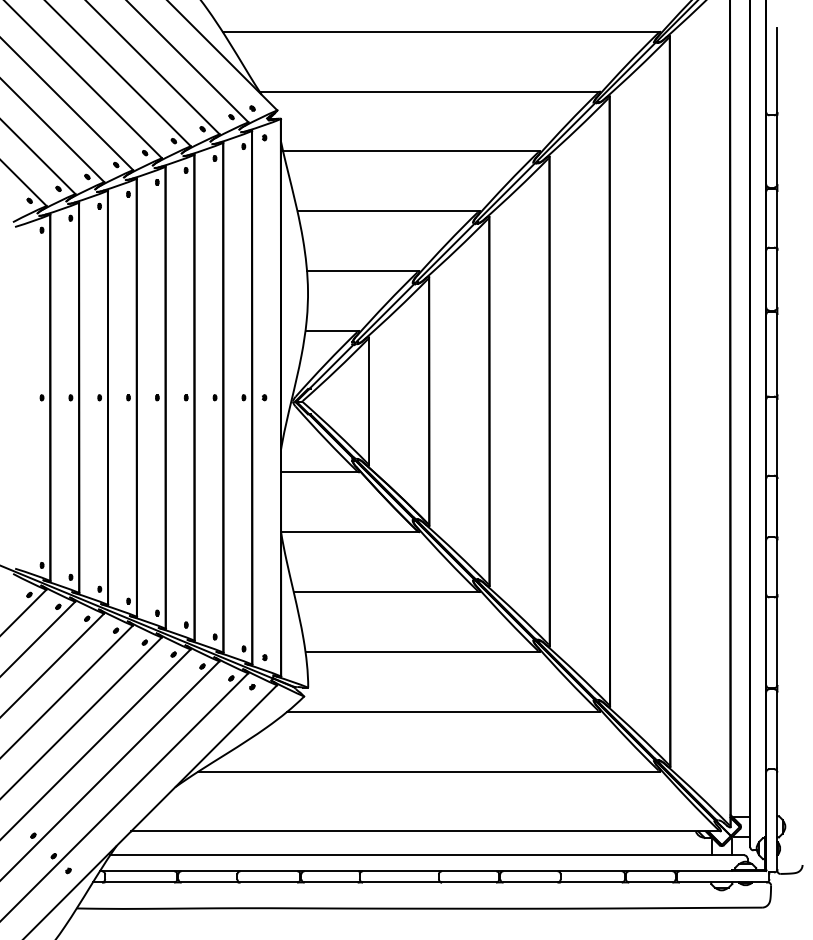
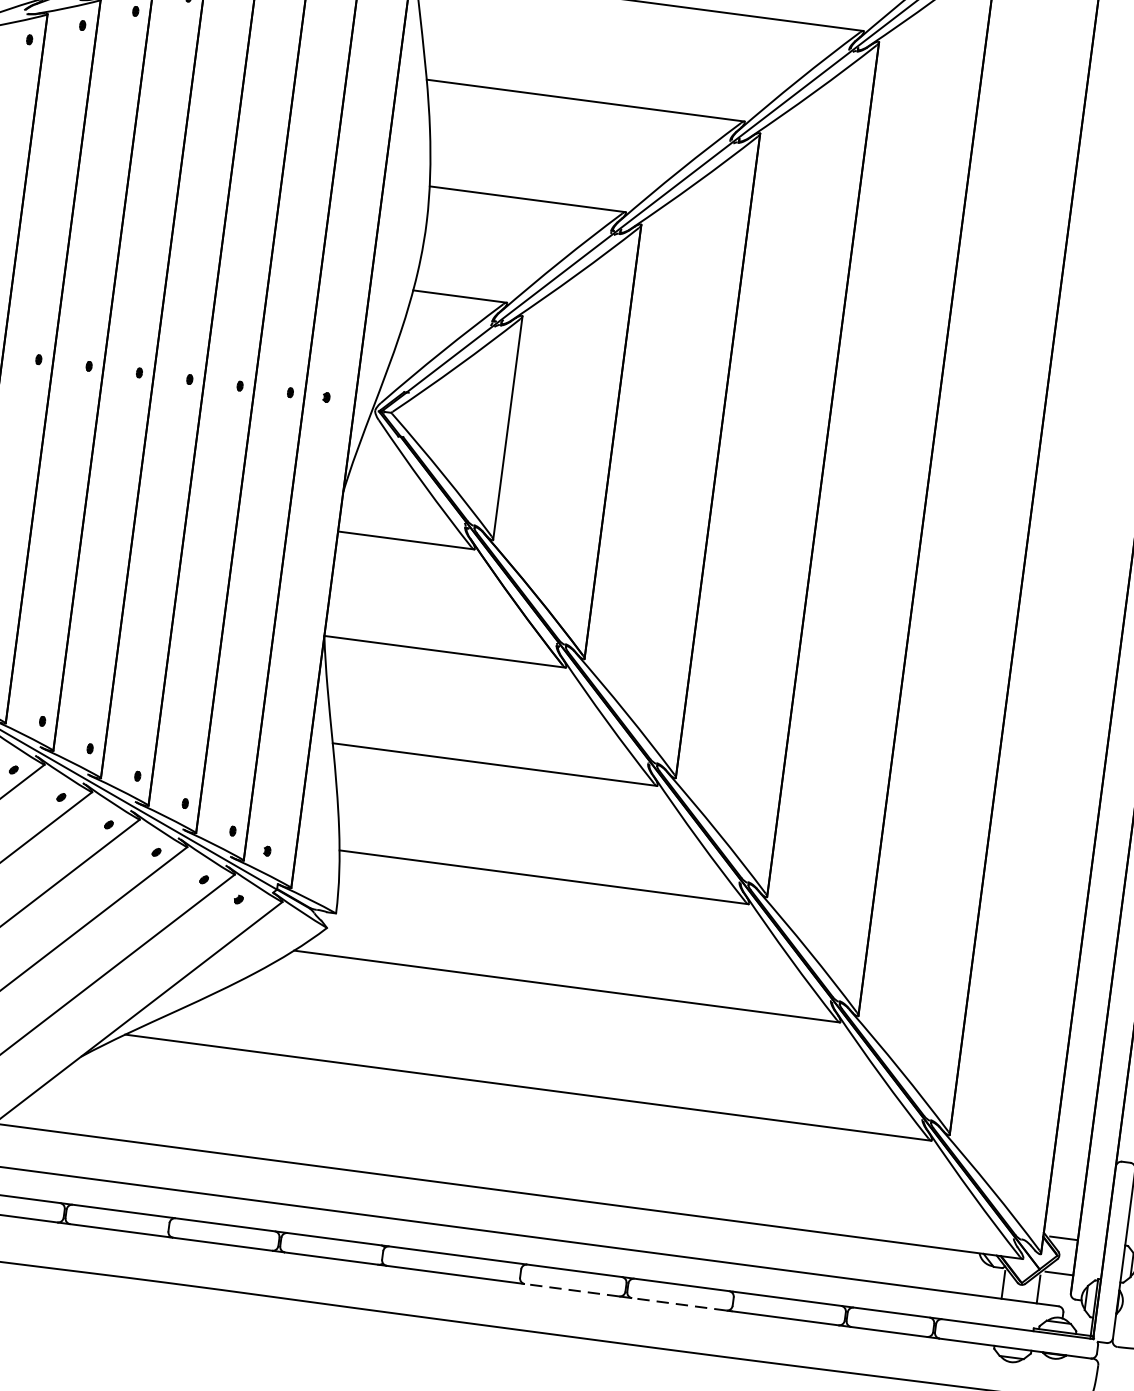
line: (468, 882) -> (570, 1290), solid -> dashed
line: (530, 882) -> (679, 1304), solid -> dashed

